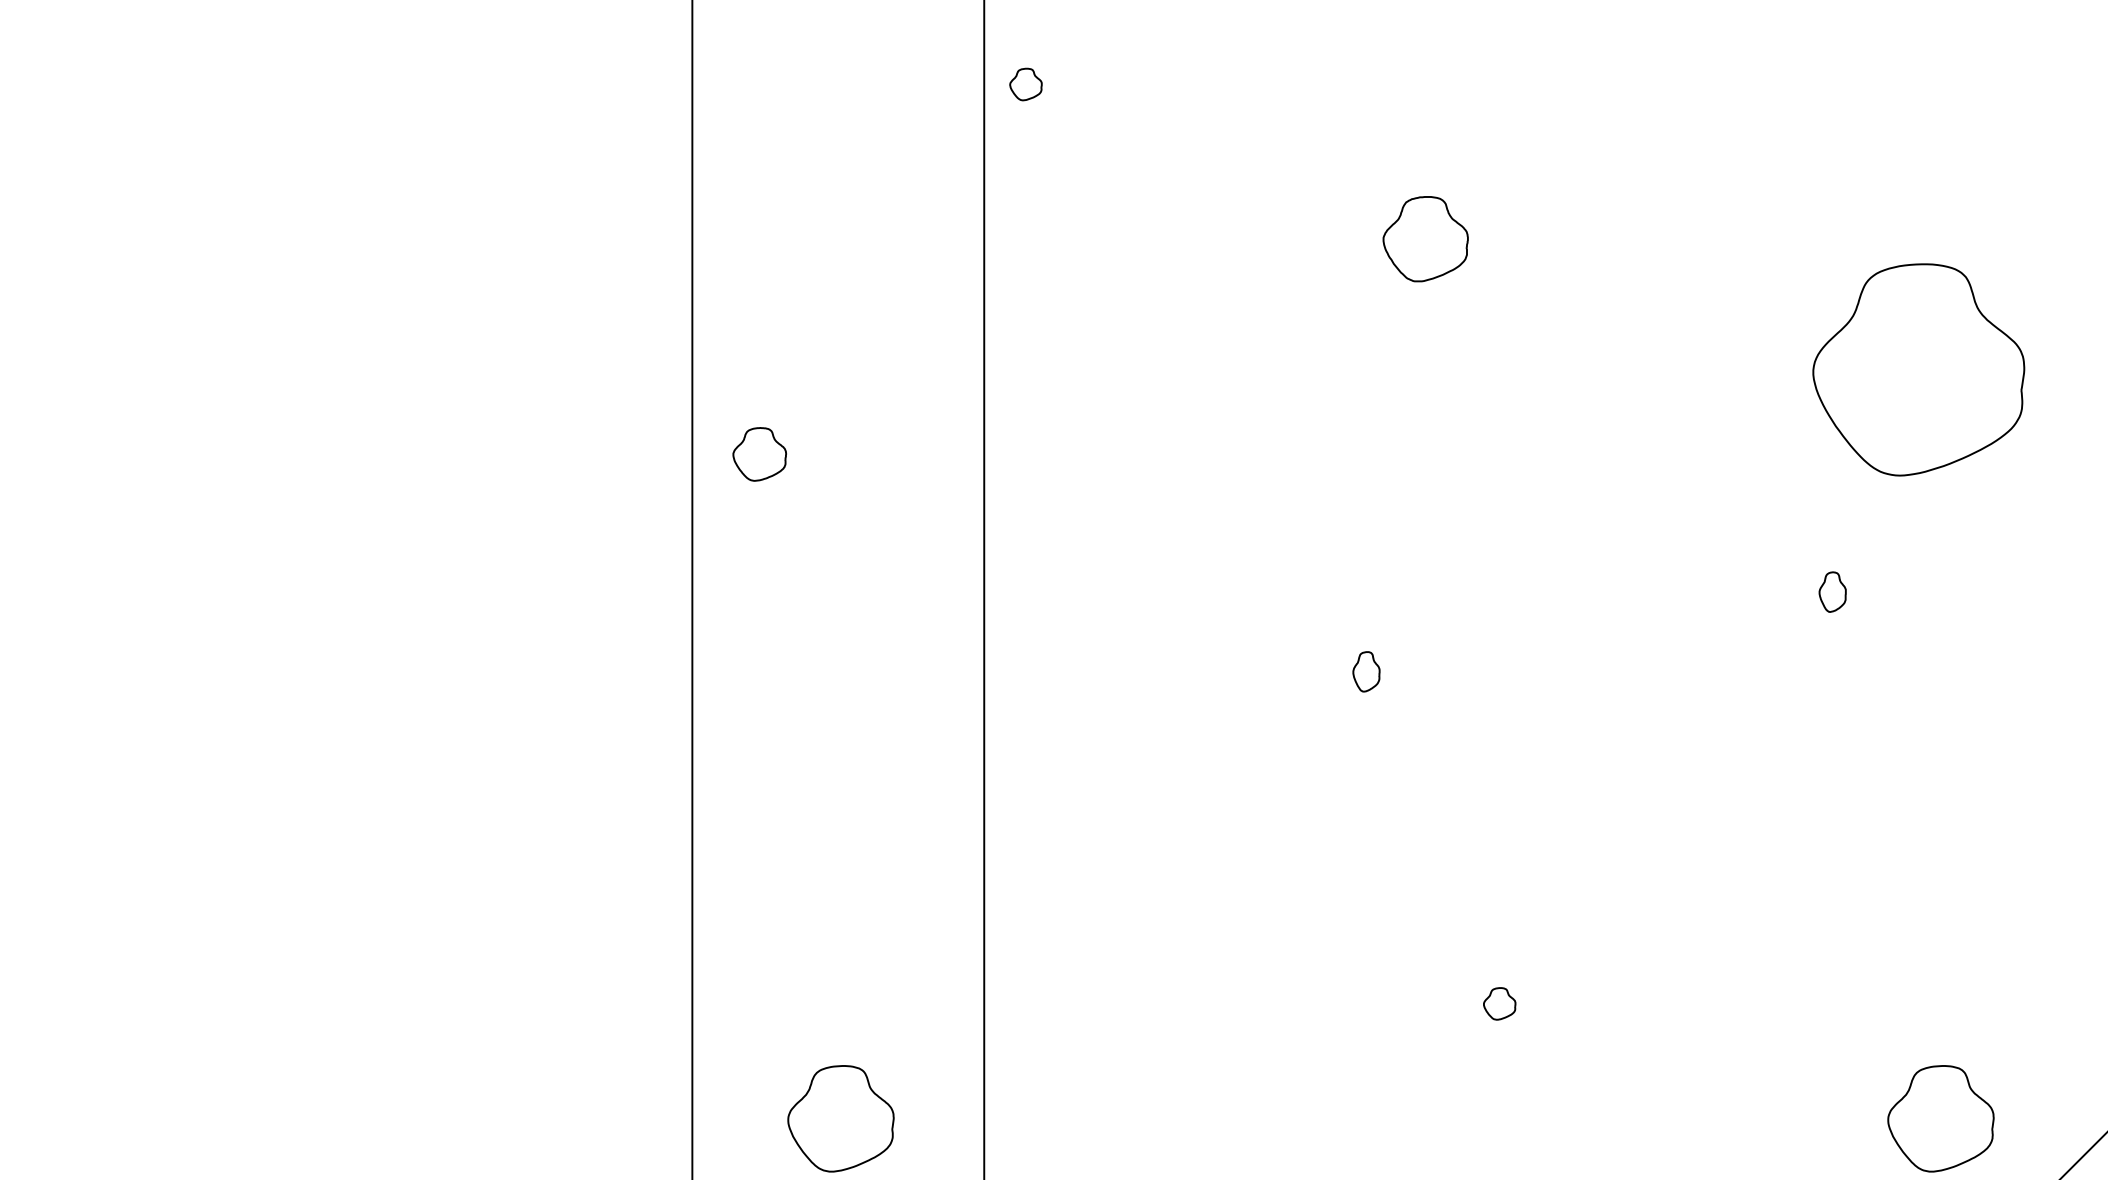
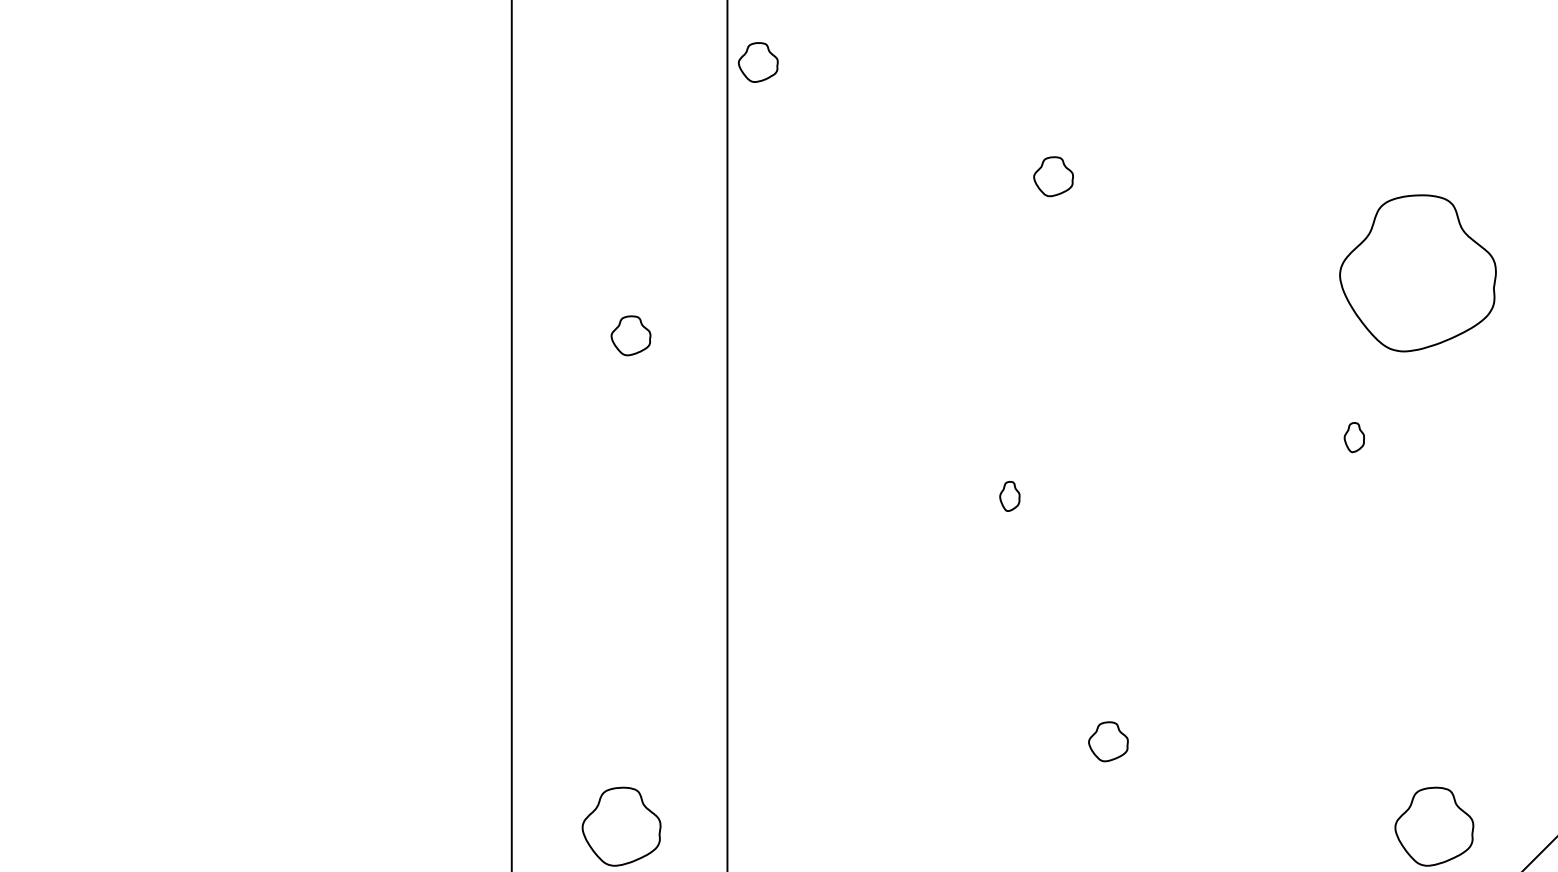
part: (1025, 84) -> (757, 62), size x1.67
part: (1425, 238) -> (1053, 176), size x0.62
part: (759, 454) -> (630, 335), moved
part: (1499, 1003) -> (1108, 741), size x1.67

